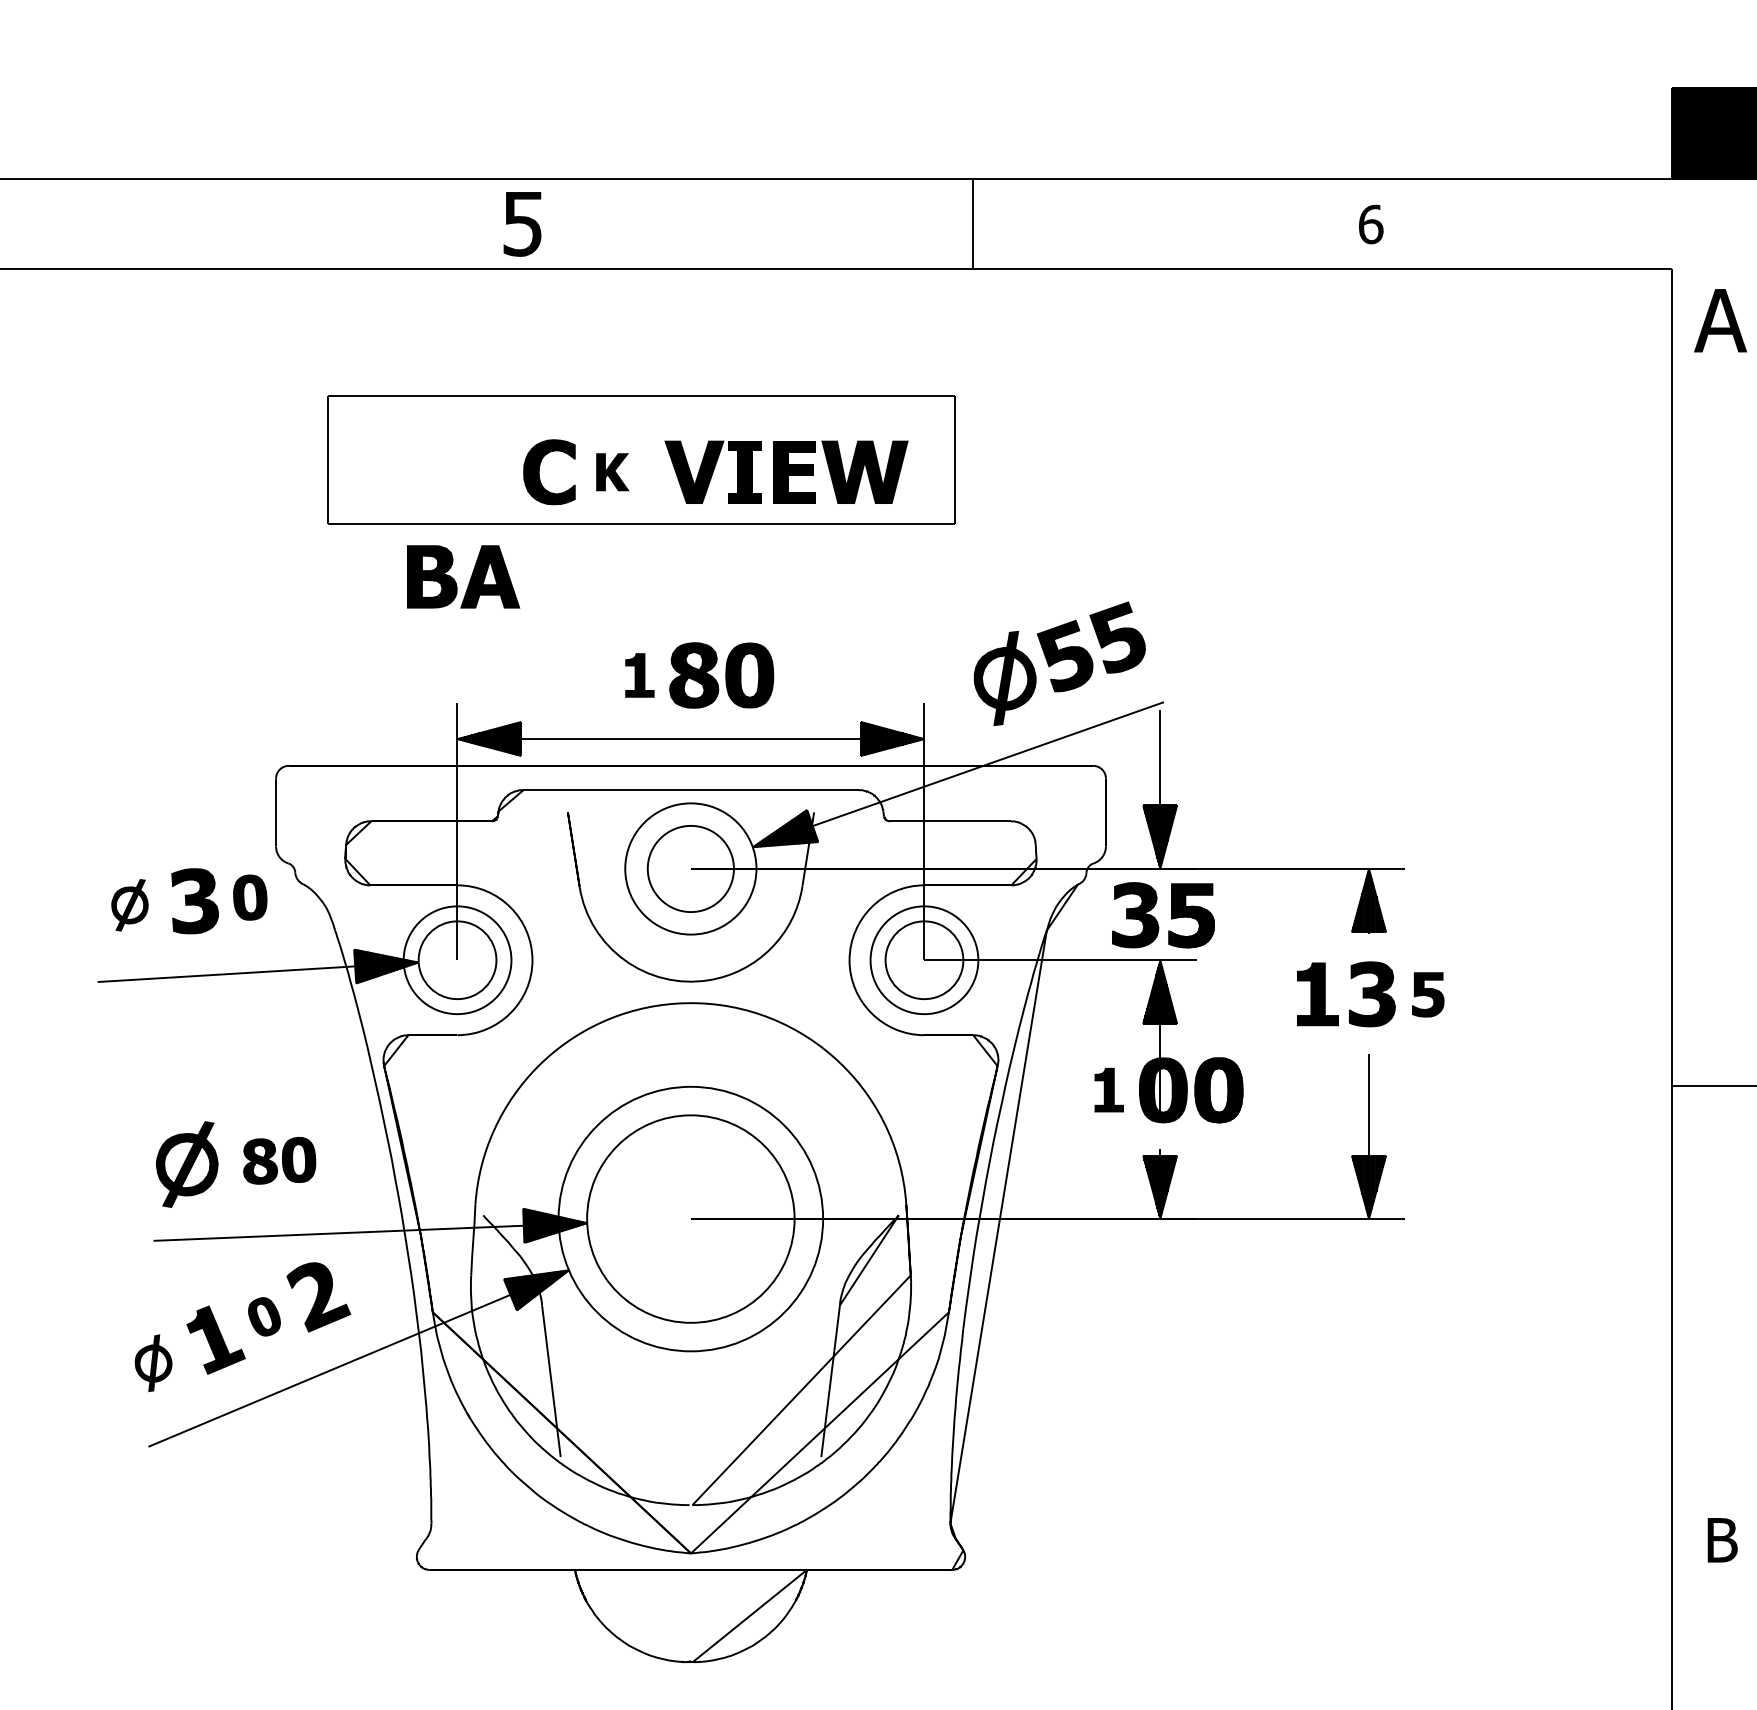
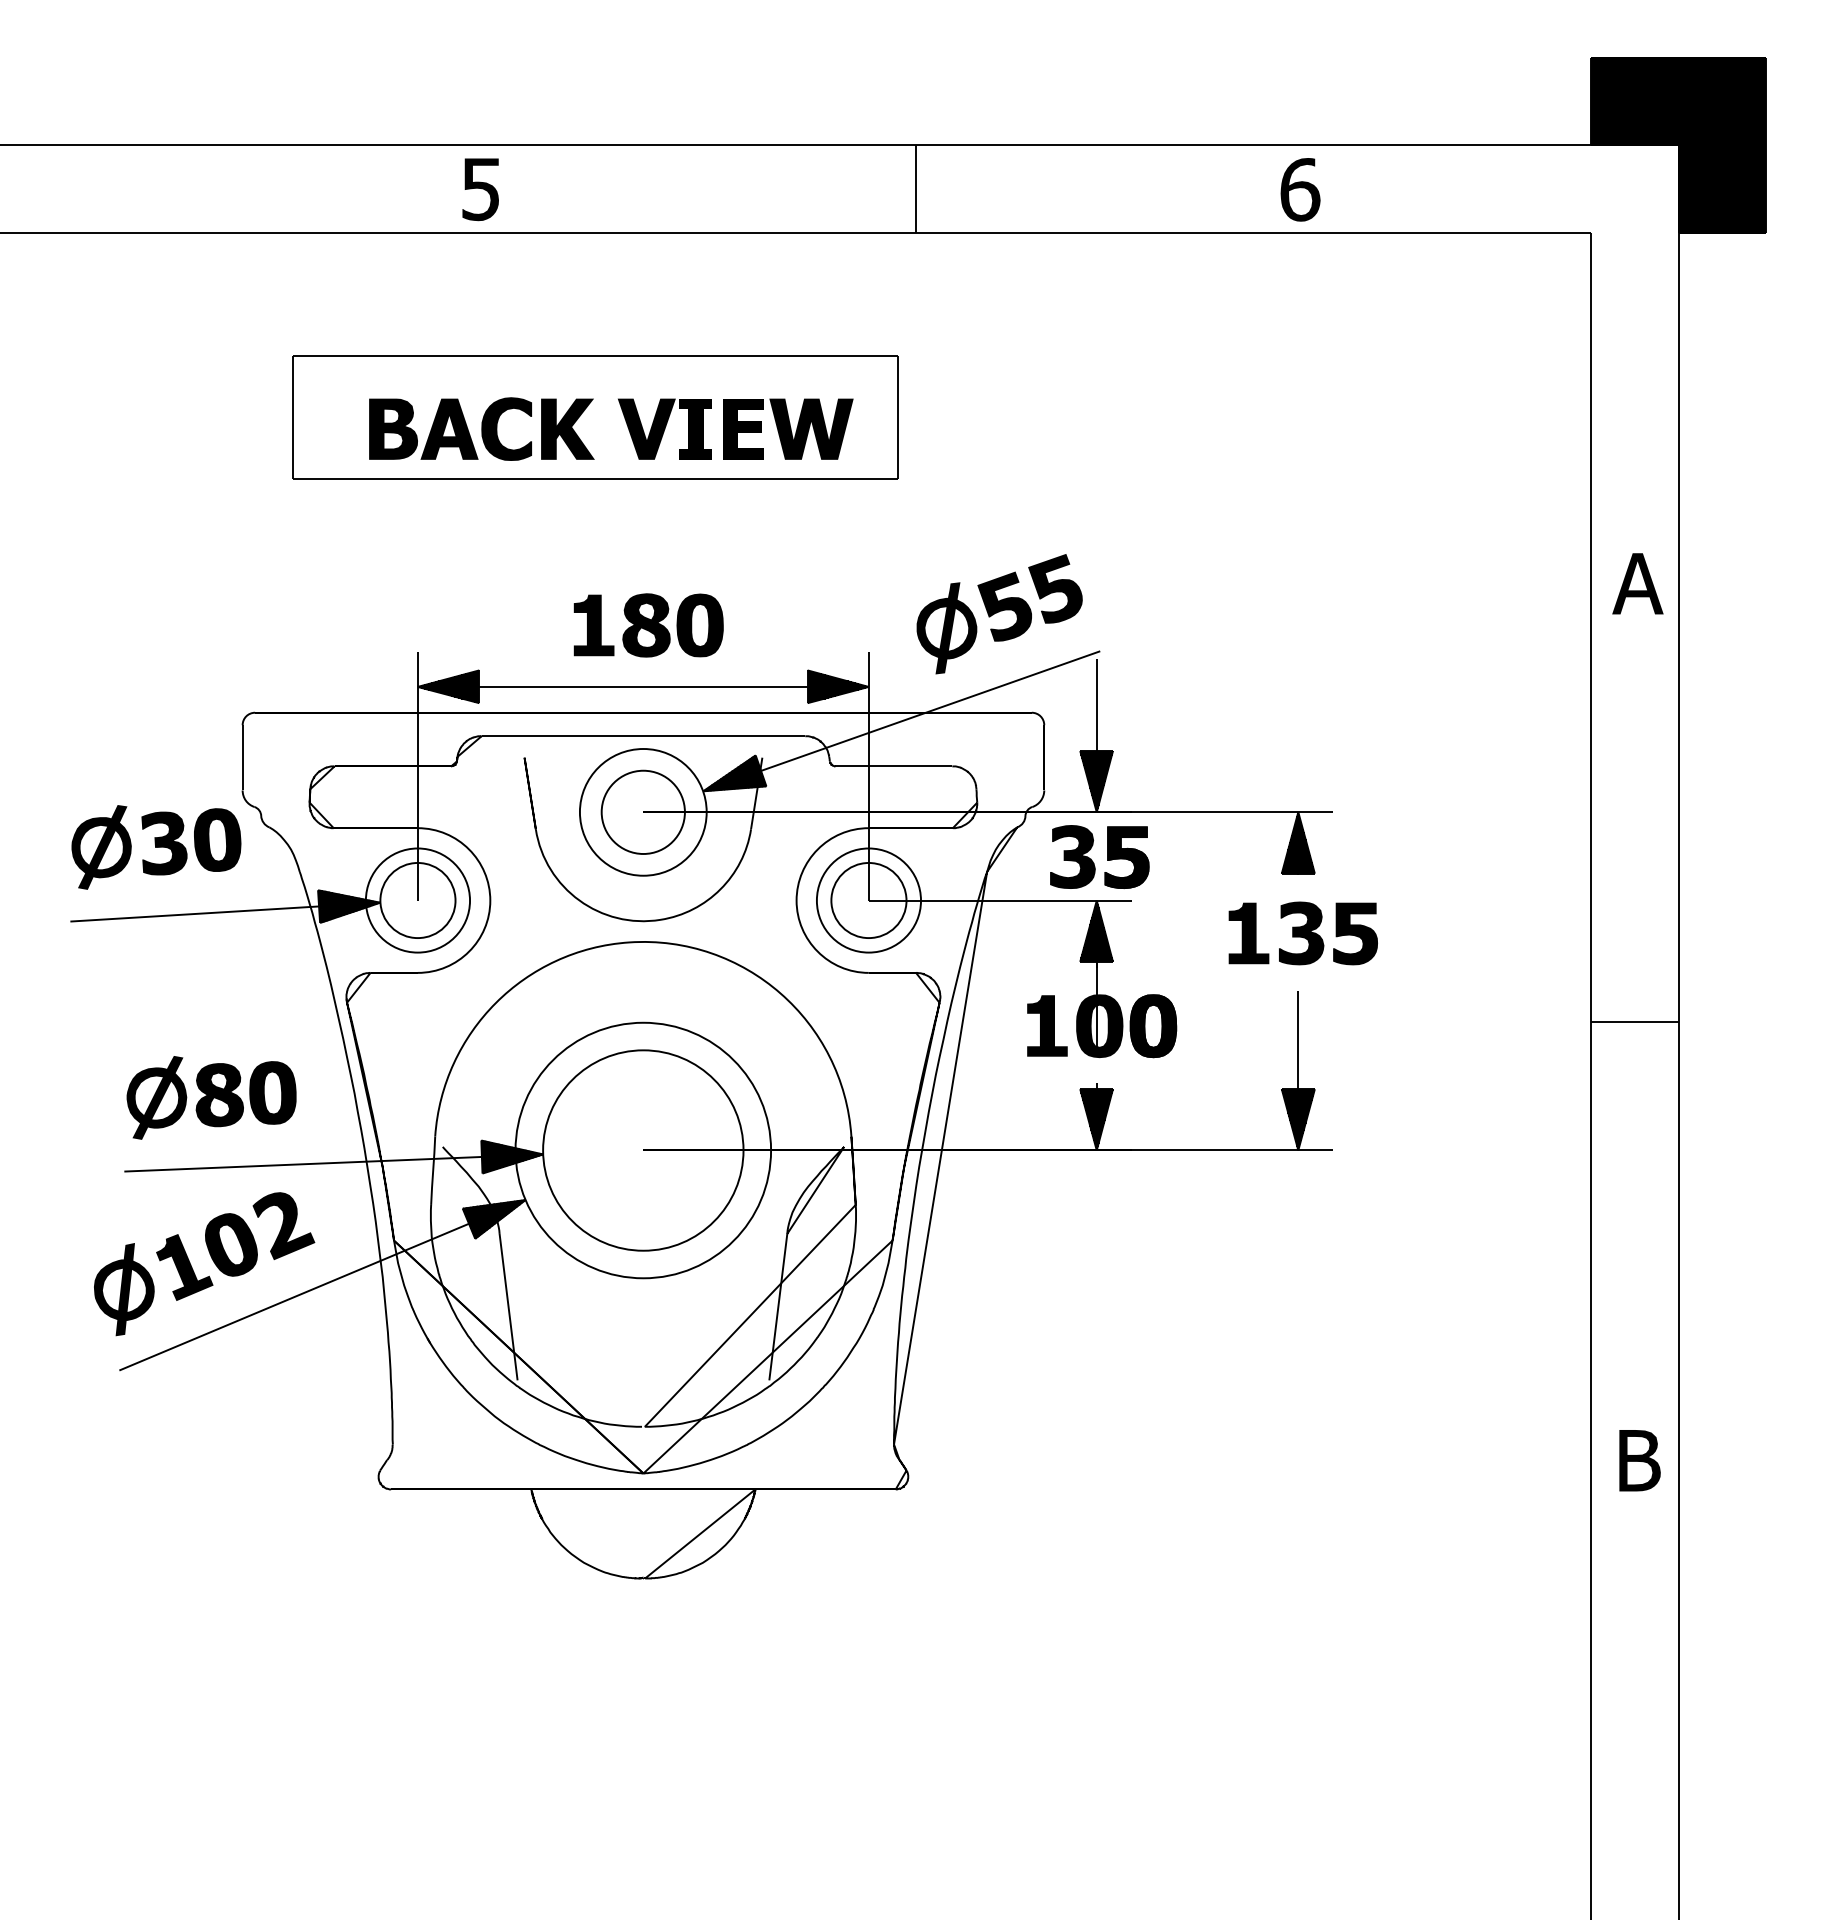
part: (1371, 224) -> (1300, 189), size x1.67
part: (1720, 320) -> (1637, 583), moved
part: (612, 471) -> (567, 428), size x1.67
part: (470, 577) -> (430, 429), moved
part: (639, 675) -> (593, 625), size x1.43
part: (250, 897) -> (217, 839), size x1.43
part: (129, 905) -> (101, 847), size x1.67
part: (1428, 994) -> (1355, 933), size x1.43
part: (1109, 1089) -> (1047, 1025), size x1.43
part: (279, 1161) -> (245, 1094), size x1.43
part: (264, 1316) -> (231, 1244), size x1.67
part: (153, 1362) -> (124, 1289), size x1.67
part: (1722, 1539) -> (1639, 1460), size x1.43

